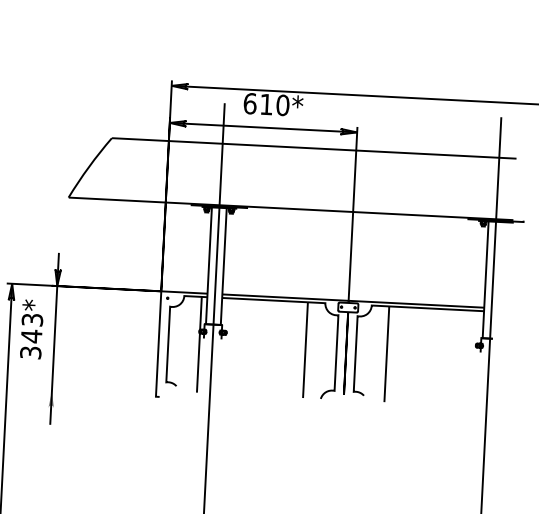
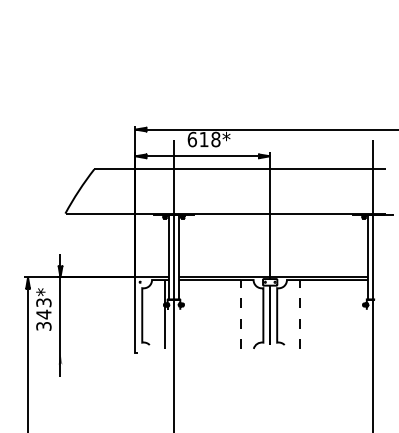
text: (282, 105) -> (215, 139), 610* -> 618*
line: (306, 348) -> (241, 313), solid -> dashed
line: (386, 352) -> (299, 313), solid -> dashed

